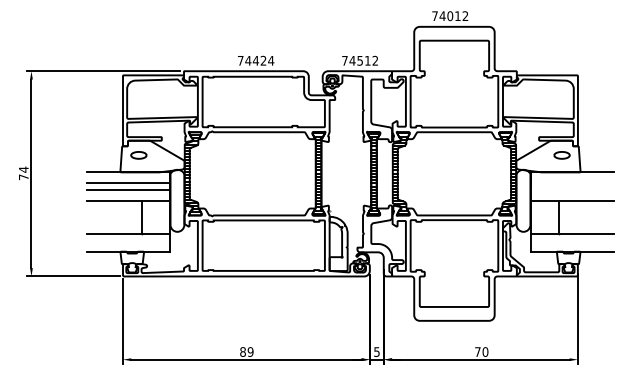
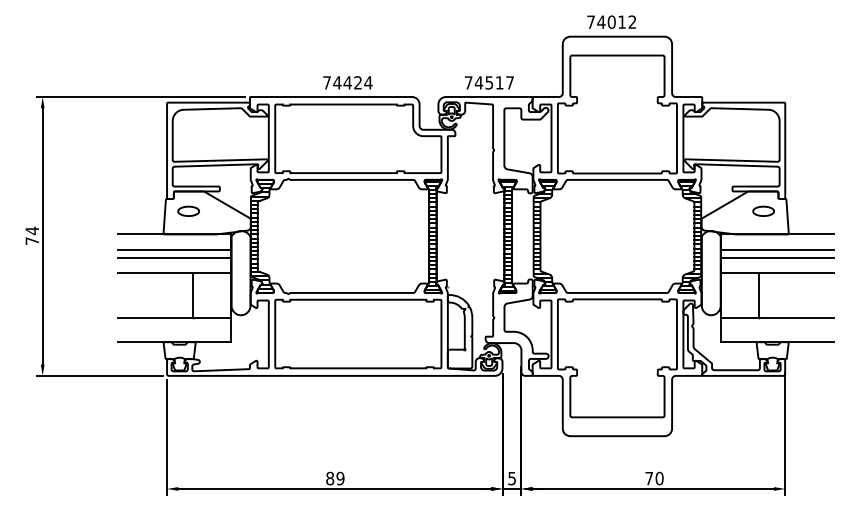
text: (375, 60) -> (510, 82), 74512 -> 74517
line: (572, 183) -> (777, 249), added
line: (572, 189) -> (777, 257), added

